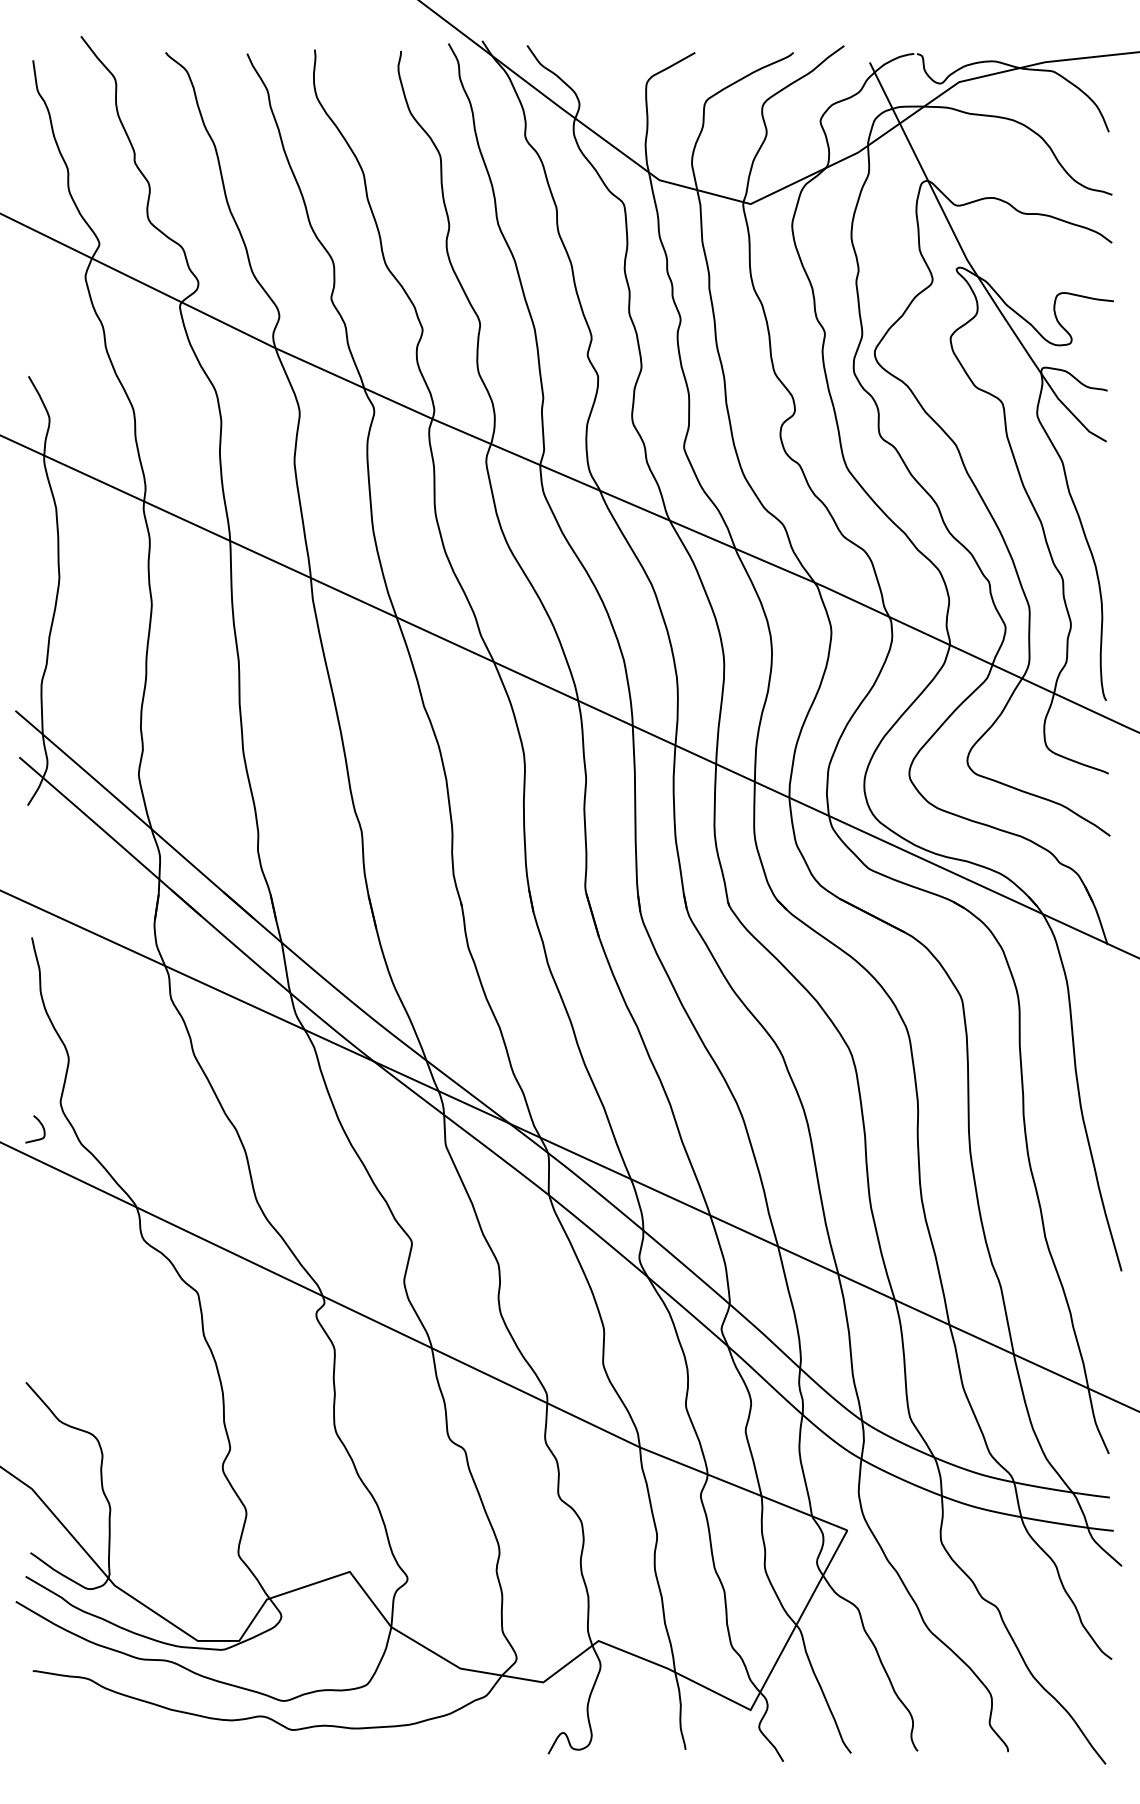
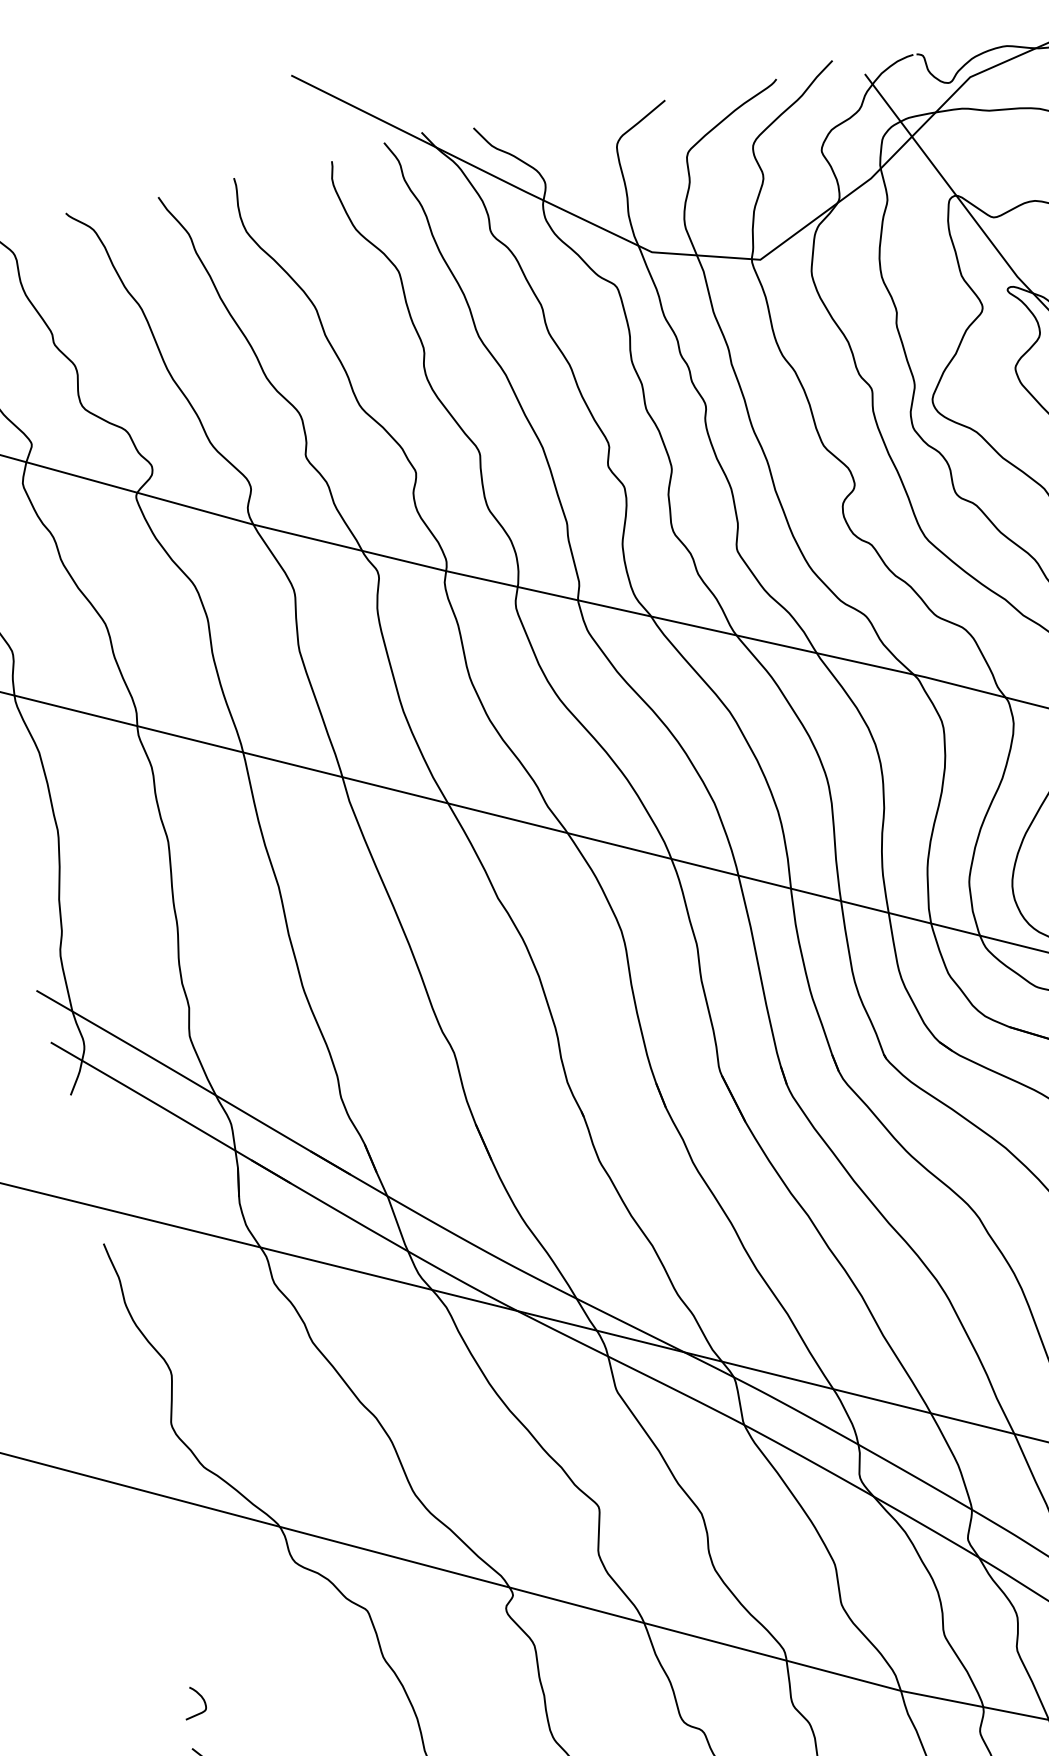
curve: (41, 1126) -> (200, 1697), moved

